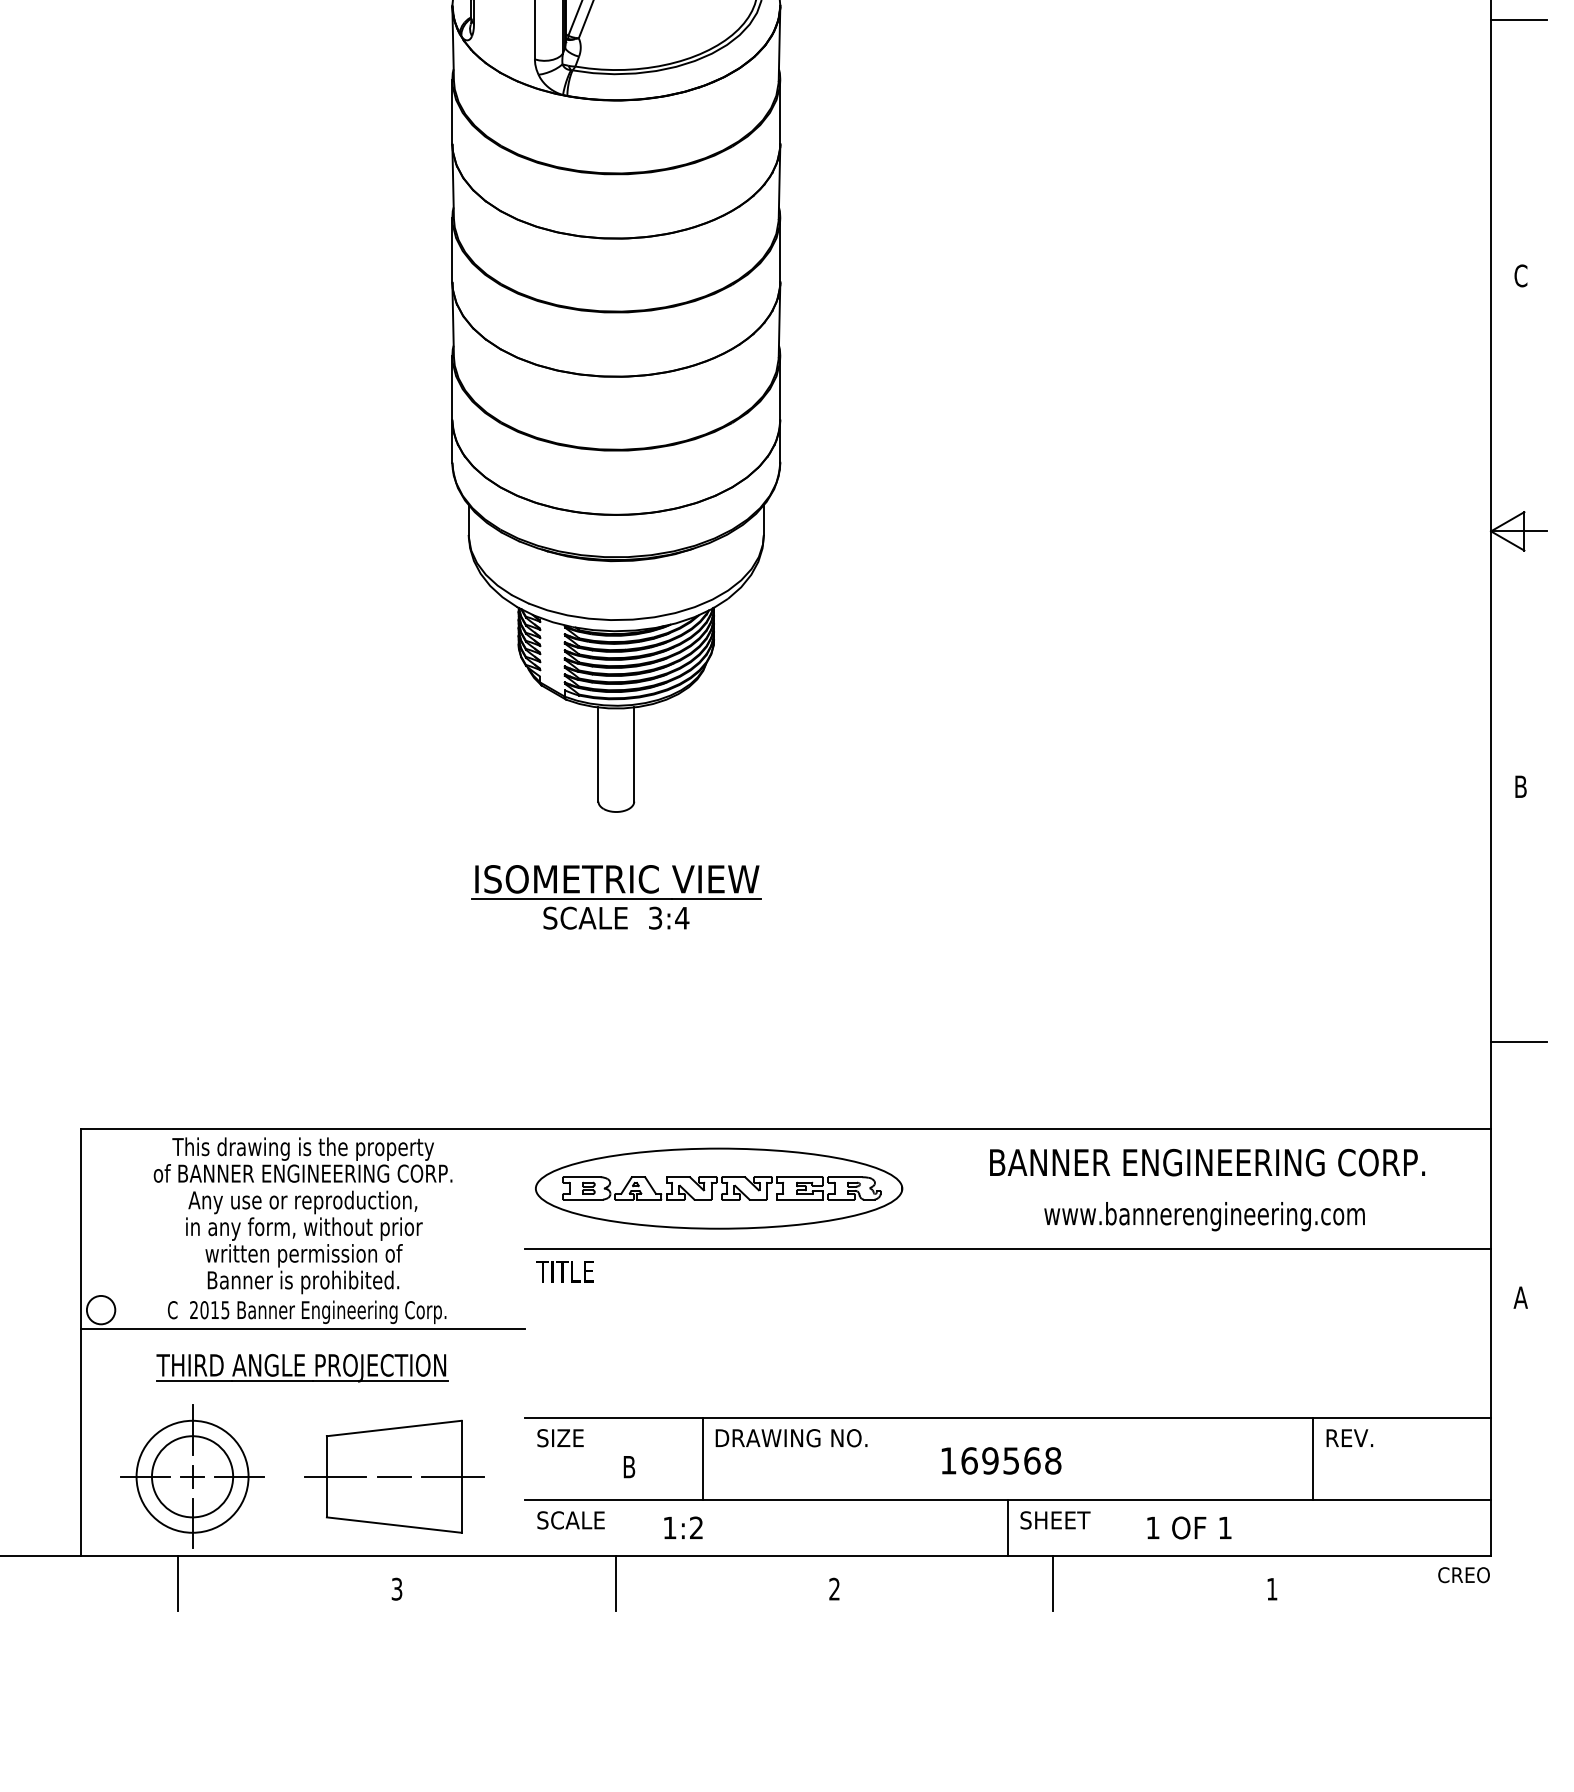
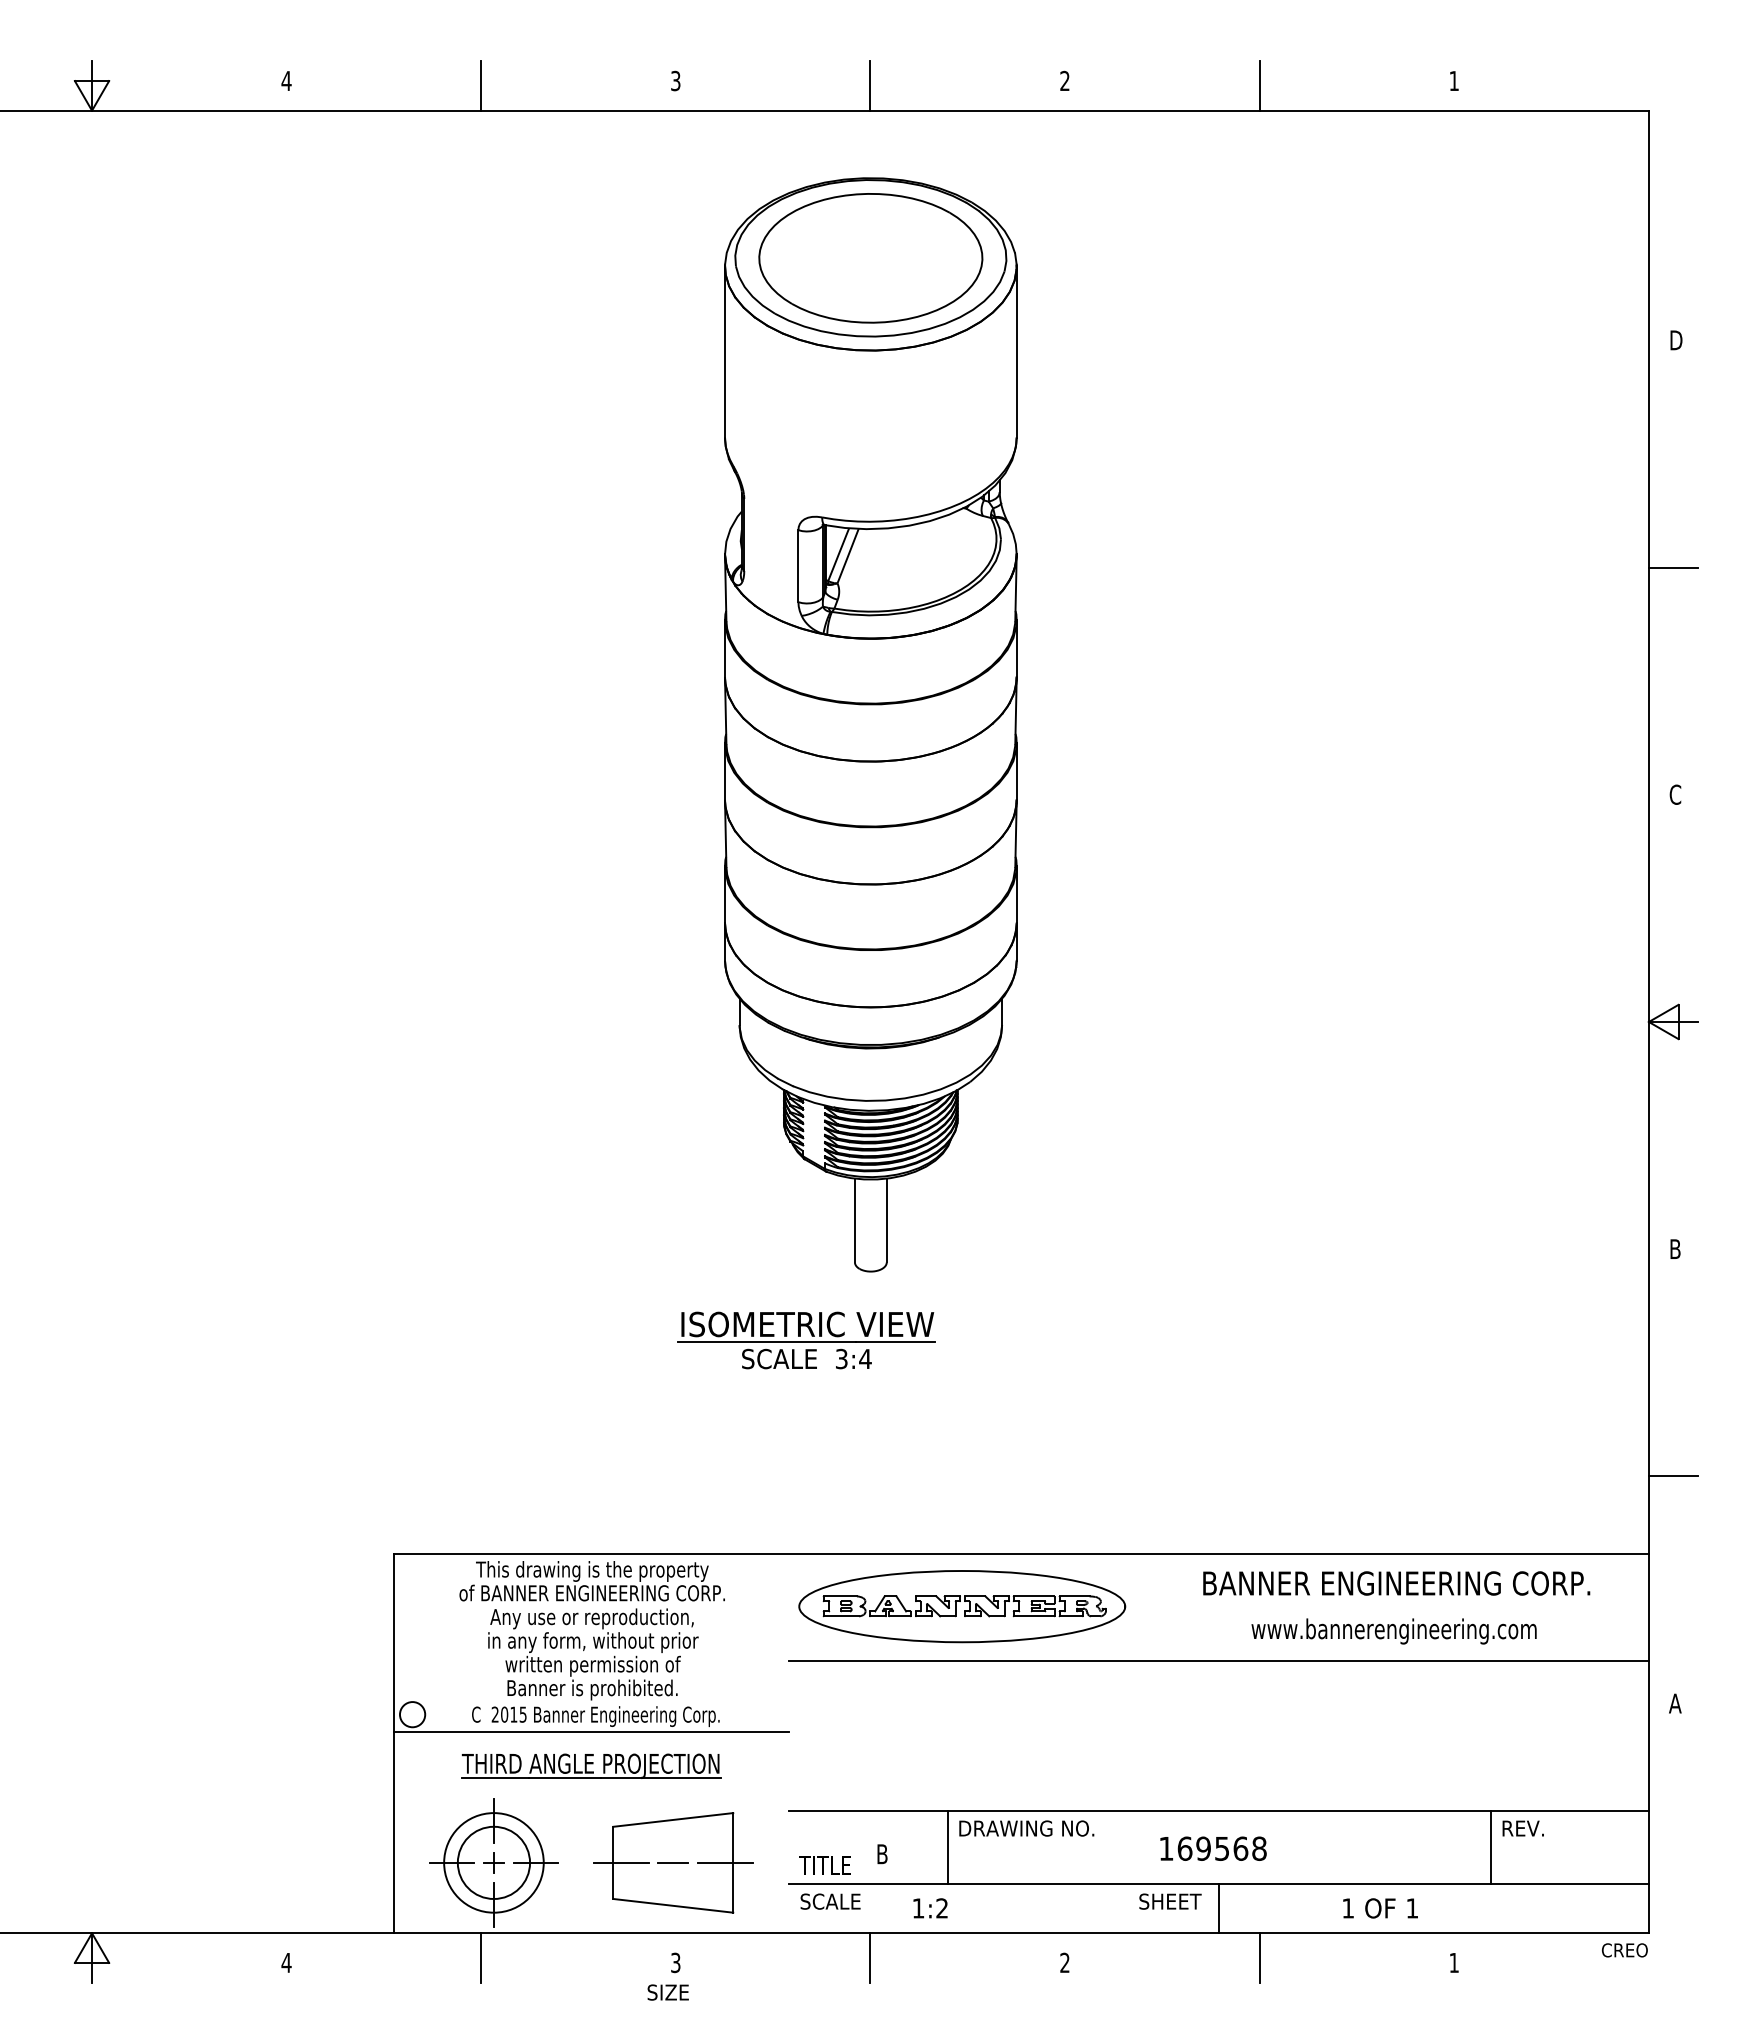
part: (615, 897) -> (806, 1340), moved
text: (564, 1271) -> (824, 1865), moved
text: (559, 1438) -> (667, 1992), moved
text: (1055, 1520) -> (1170, 1901), moved

